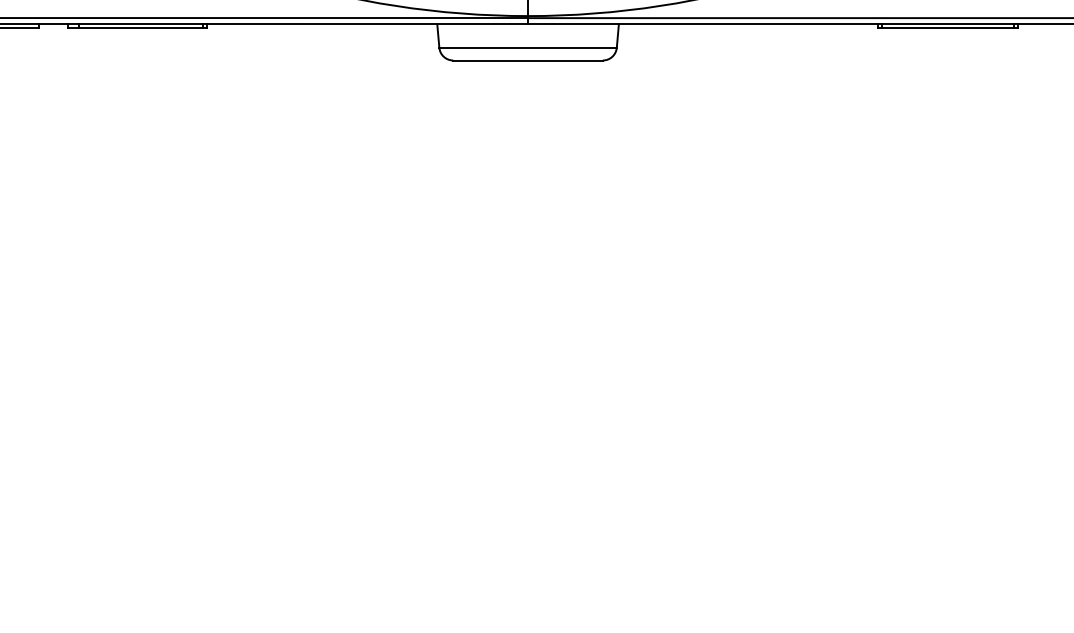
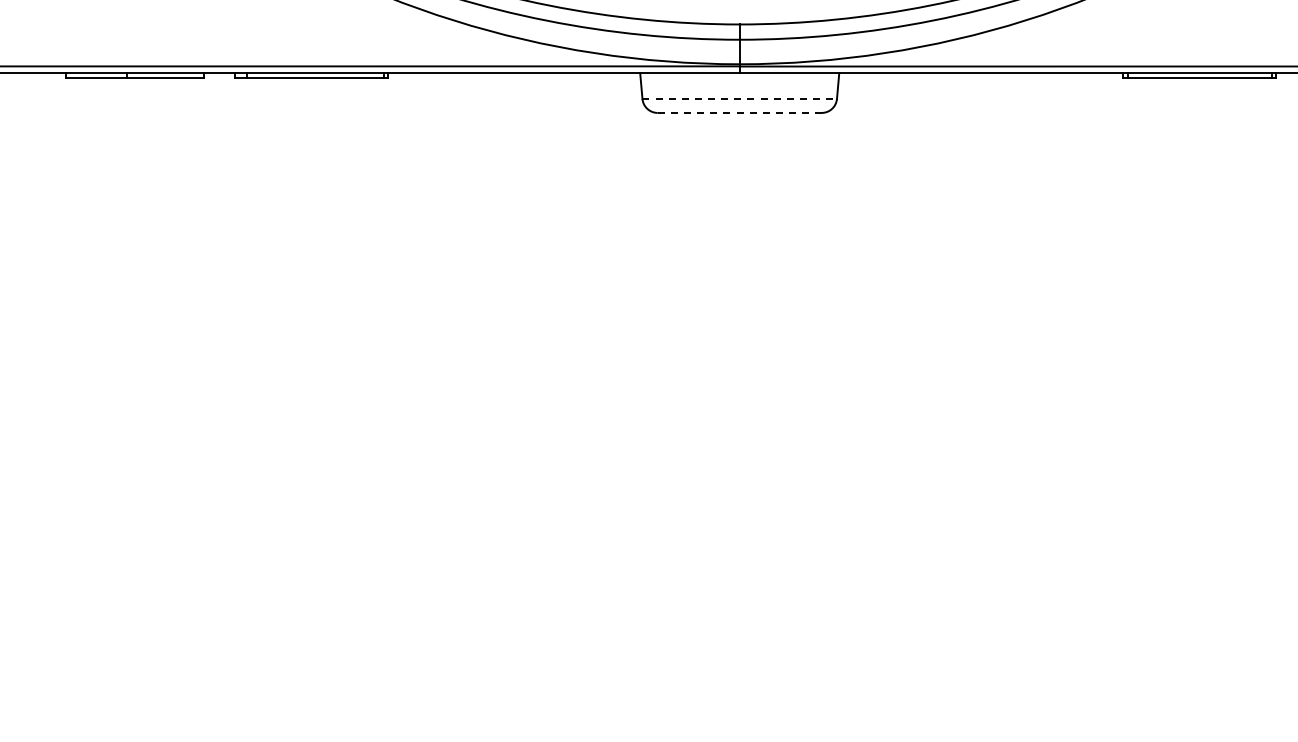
line: (528, 47) -> (740, 98), solid -> dashed
line: (527, 60) -> (739, 112), solid -> dashed

